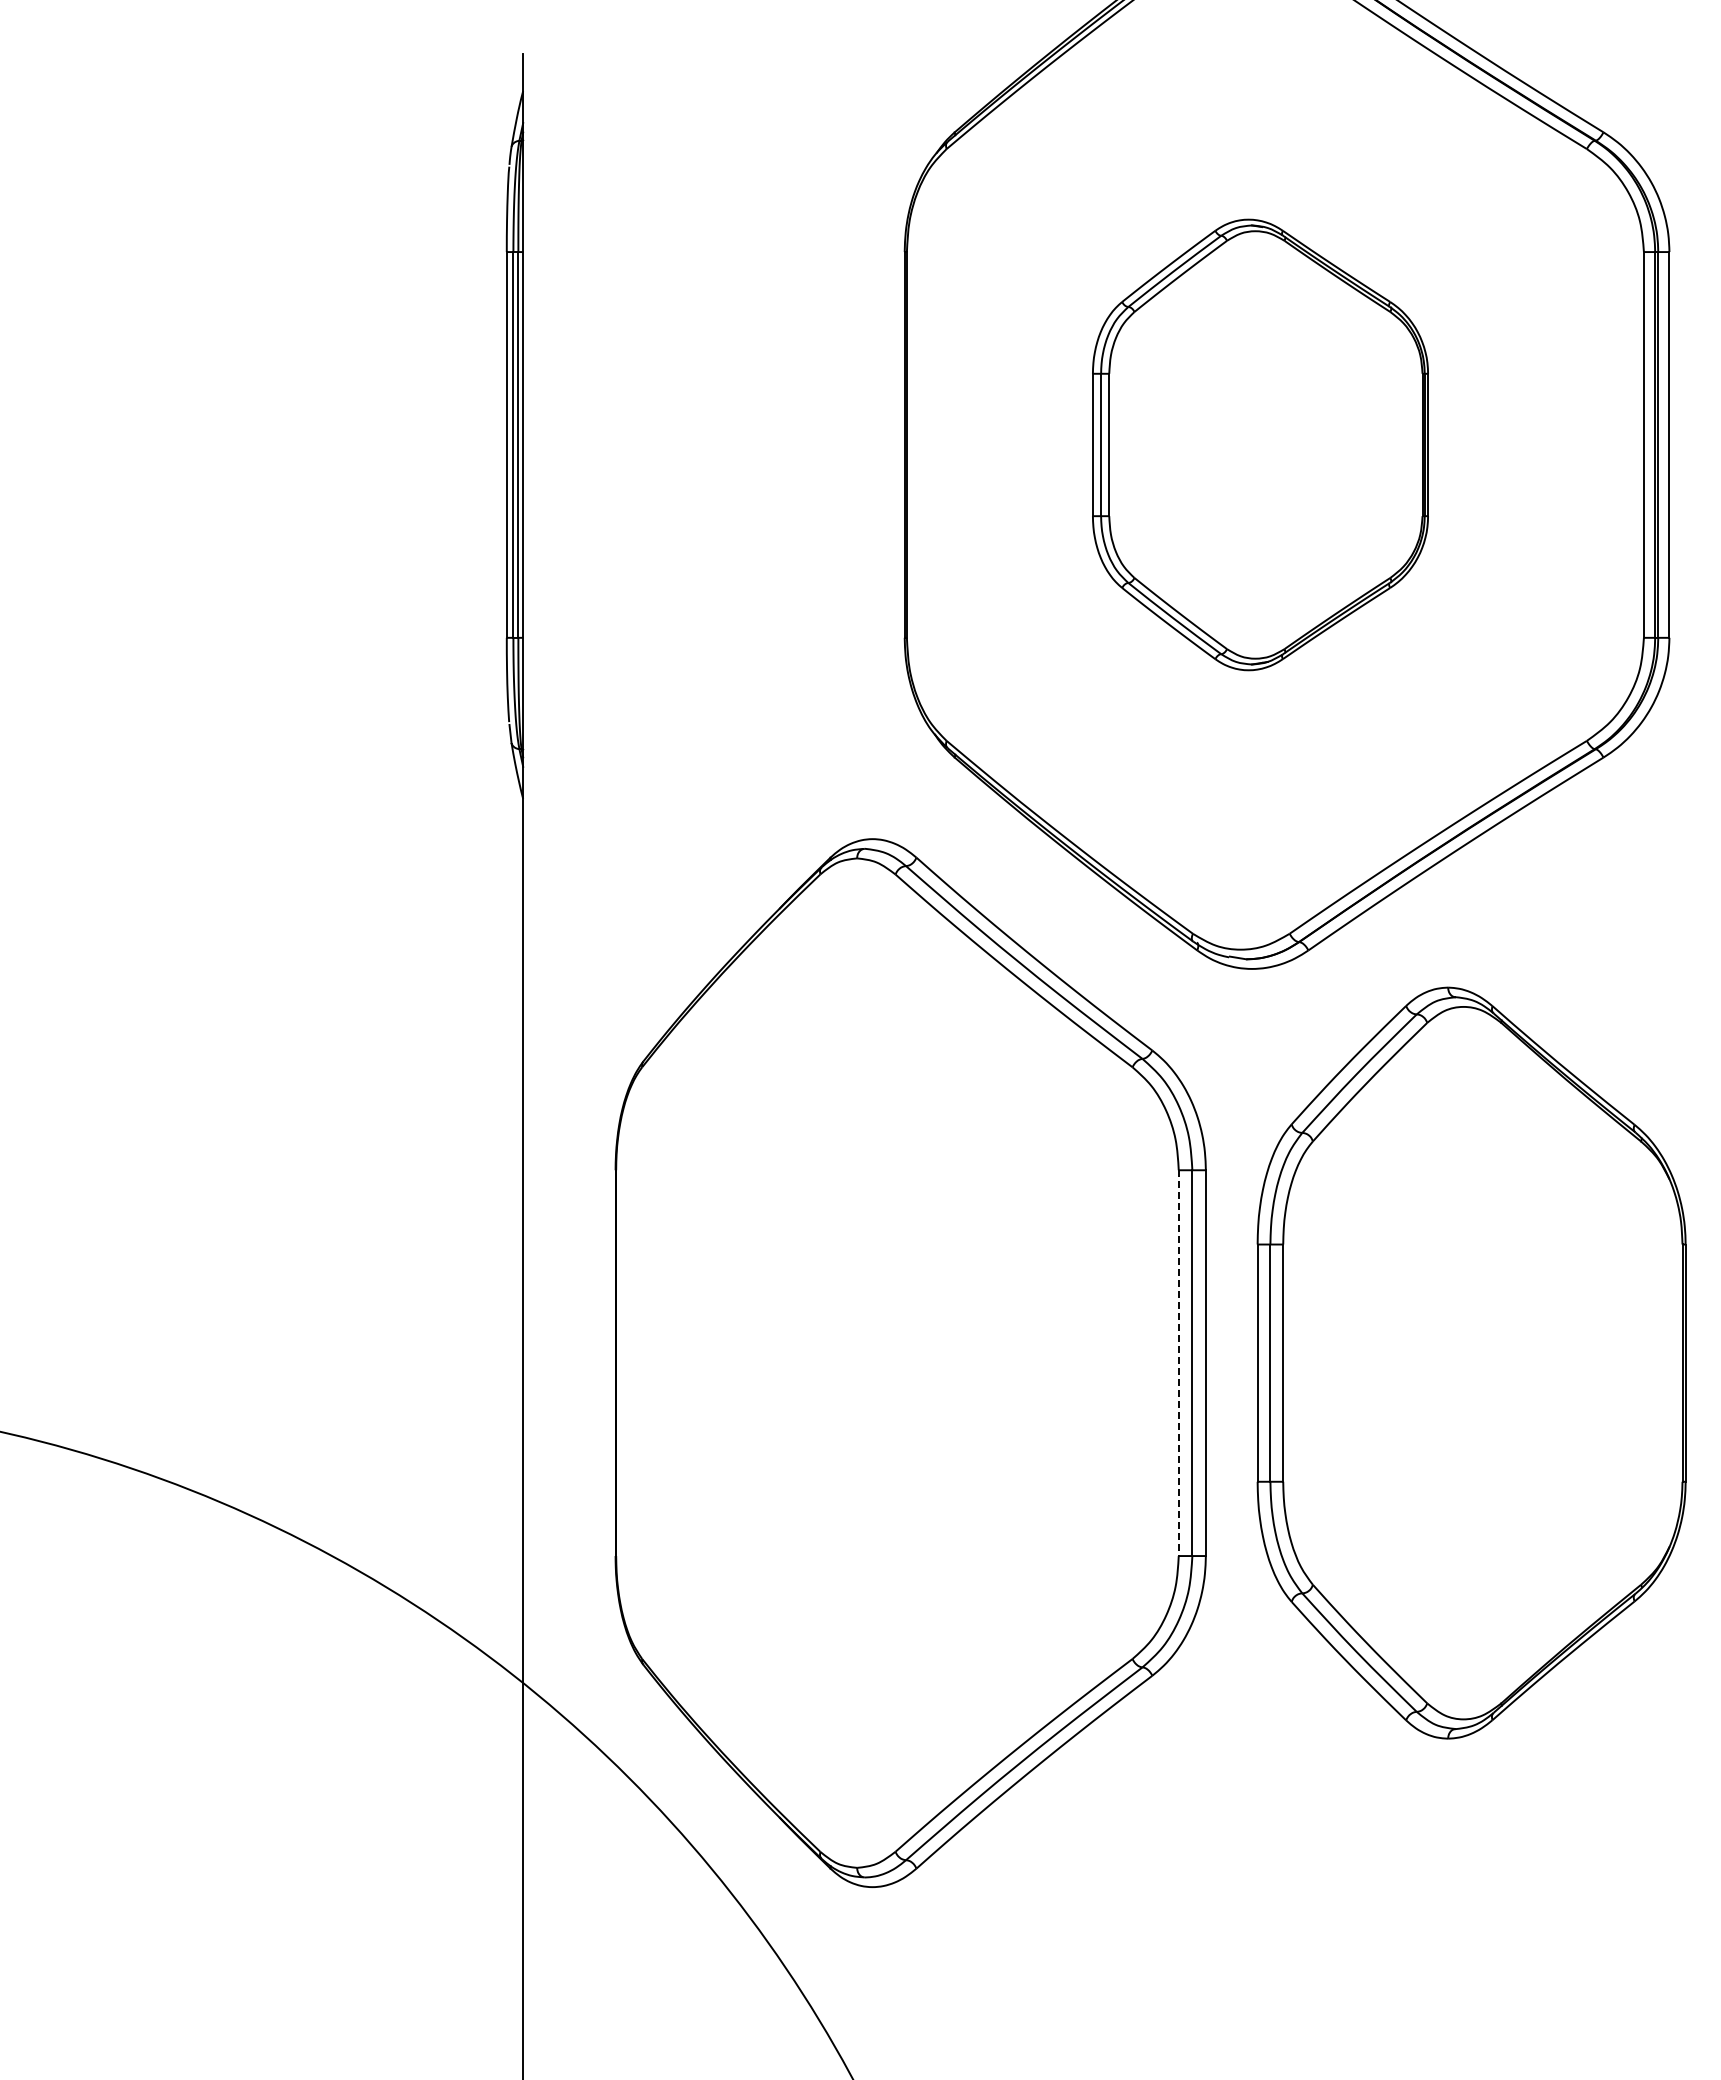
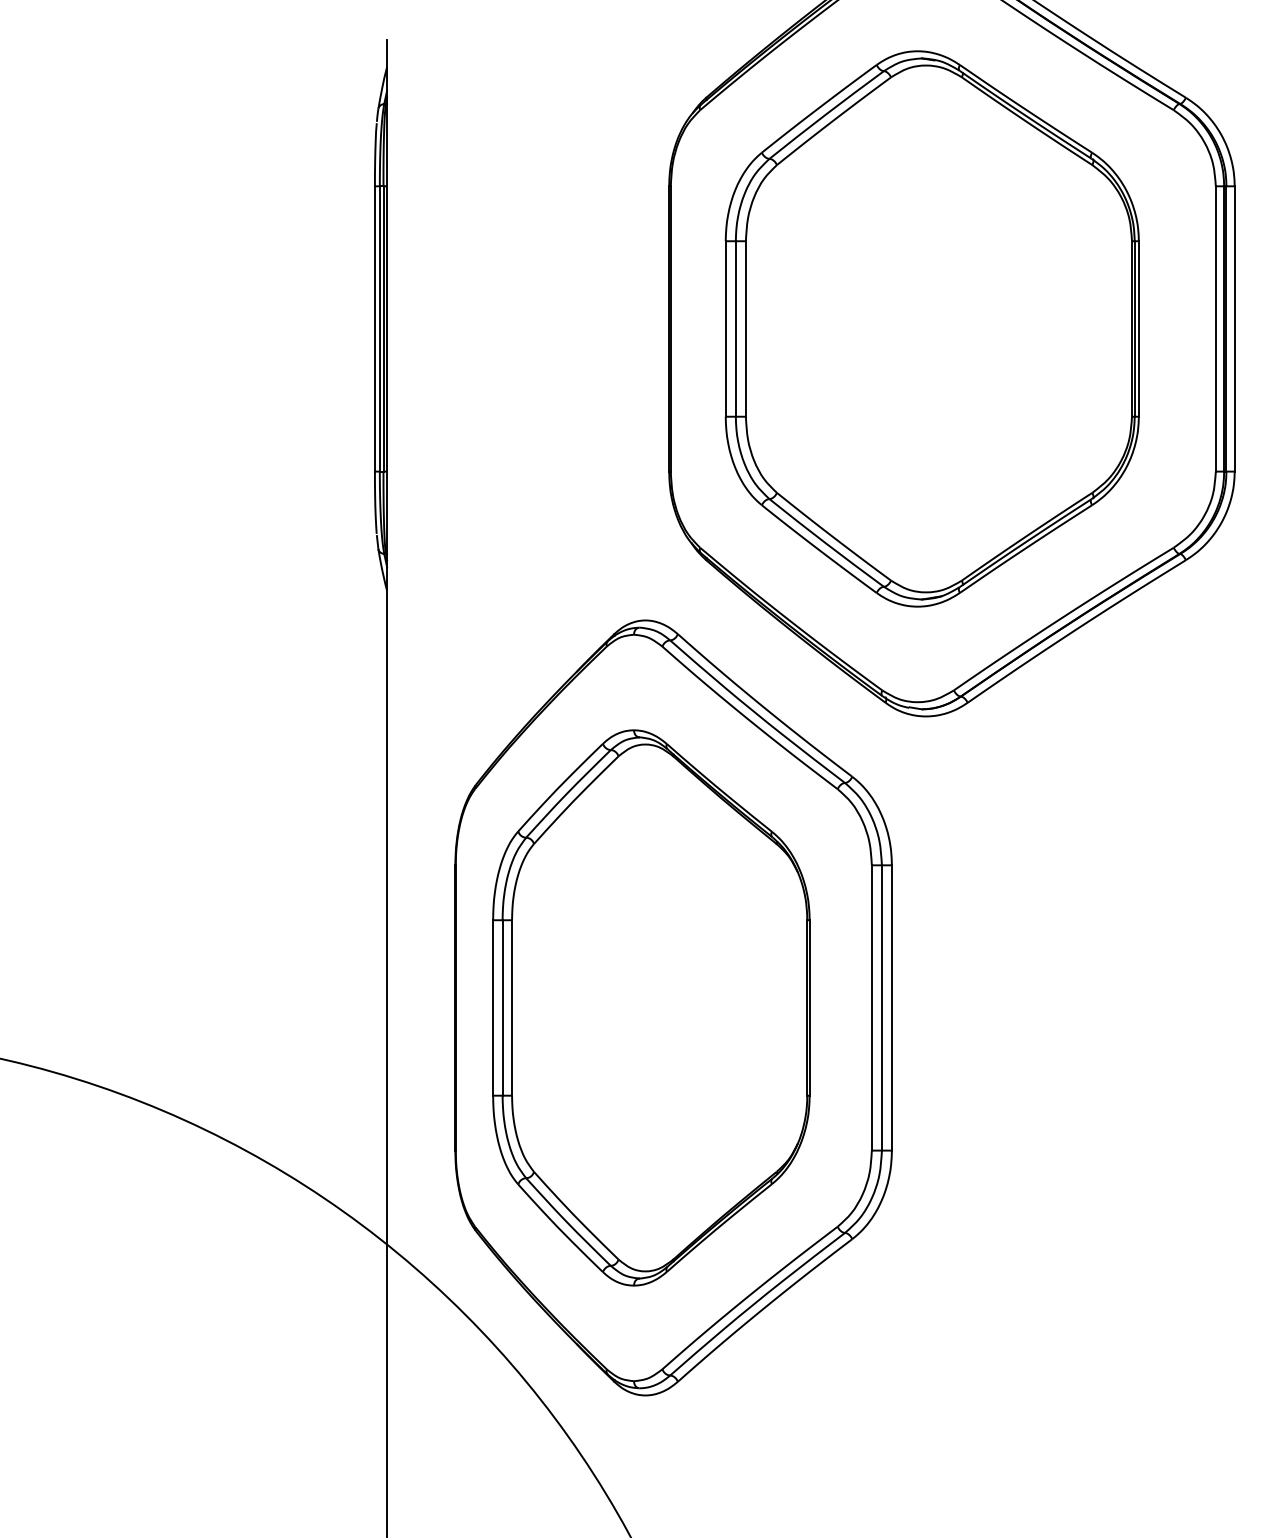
part: (1260, 444) -> (932, 328), size x1.67
part: (1471, 1362) -> (651, 1007), moved
line: (1178, 1363) -> (871, 1008), dashed -> solid

